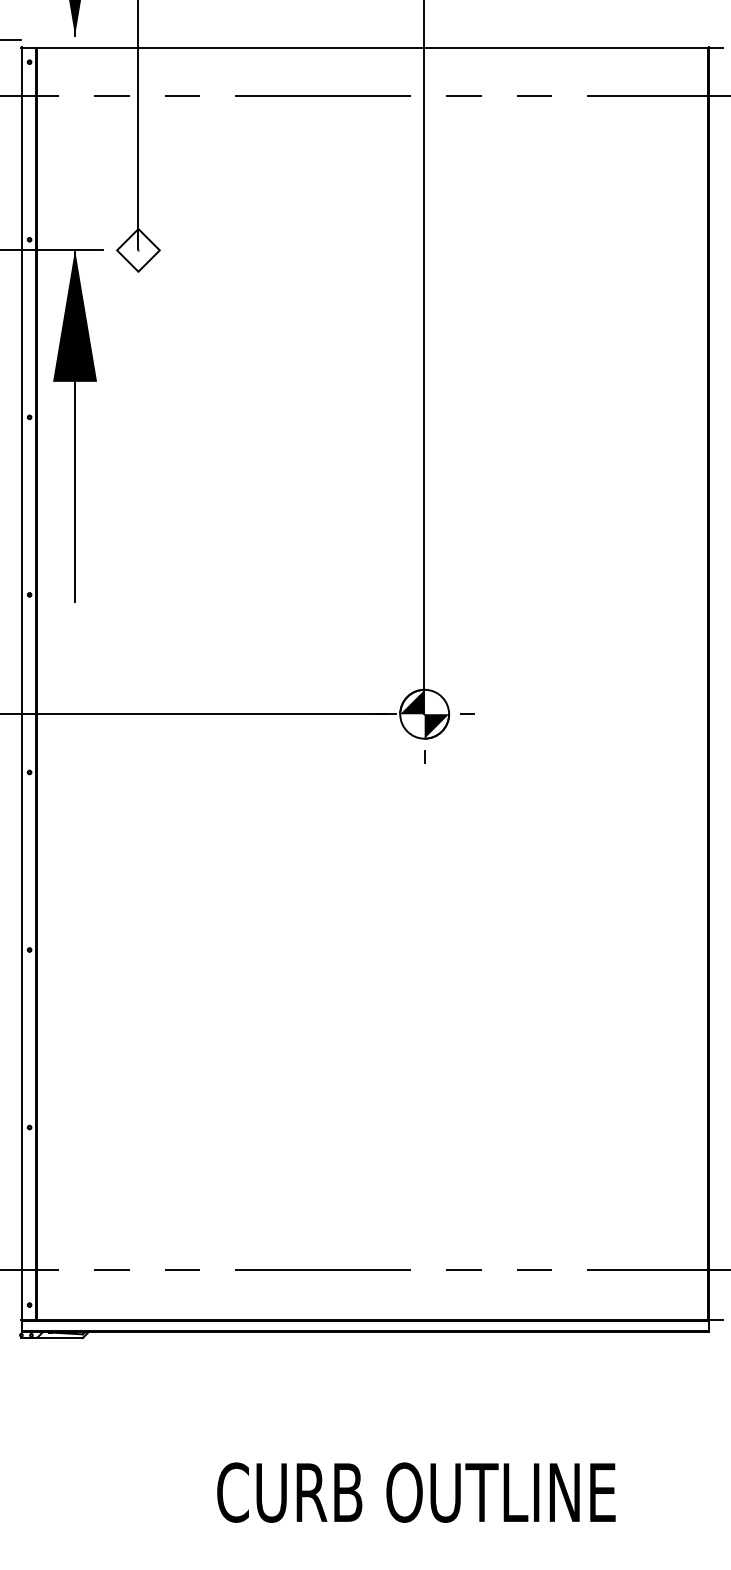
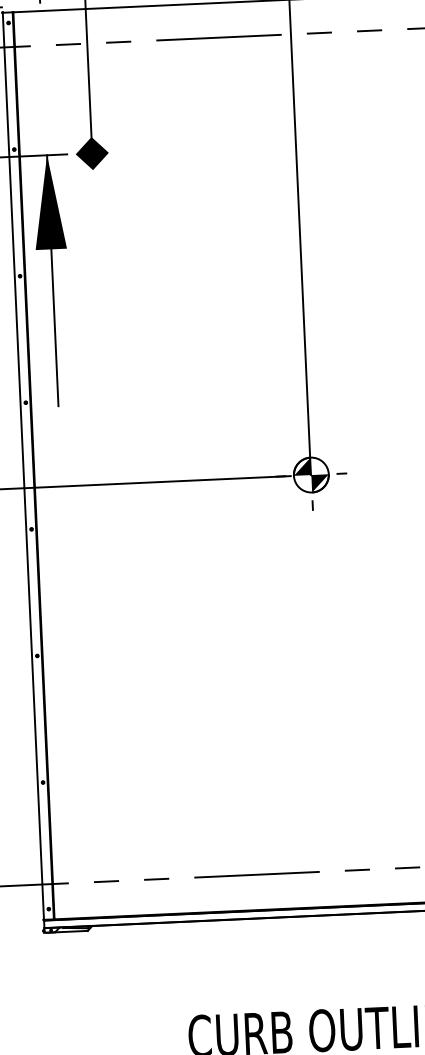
fill: (138, 250) -> (92, 153), added

